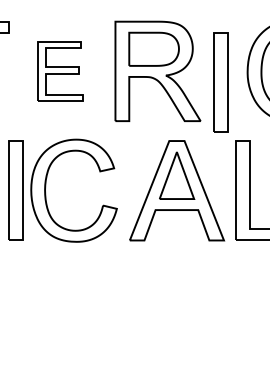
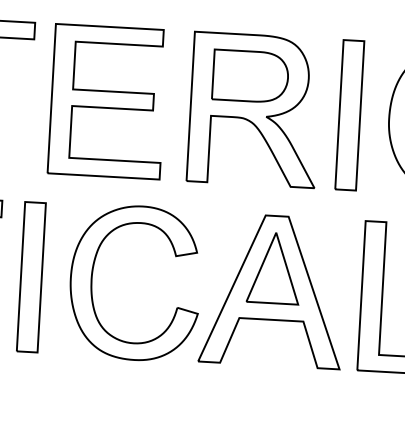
part: (60, 71) -> (108, 101), size x1.67
part: (220, 82) -> (348, 115), moved
part: (46, 187) -> (93, 275), moved

